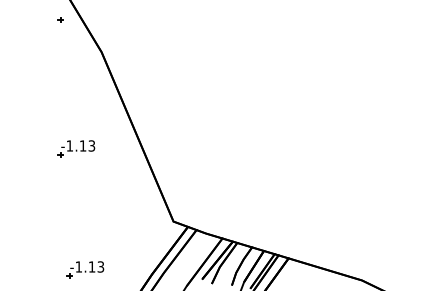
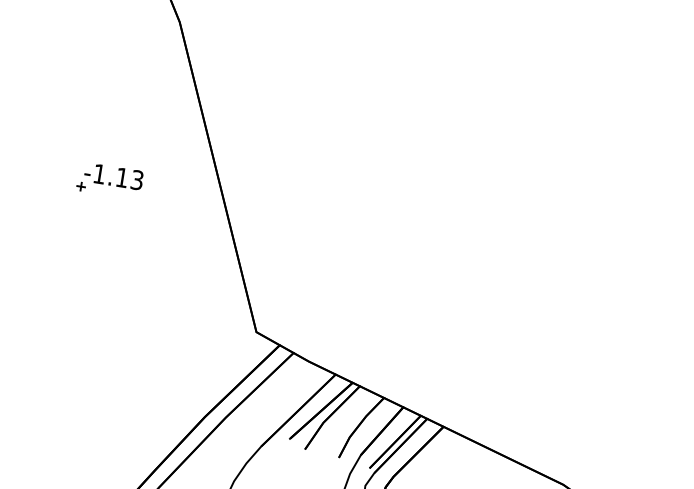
part: (85, 269) -> (92, 390), removed

